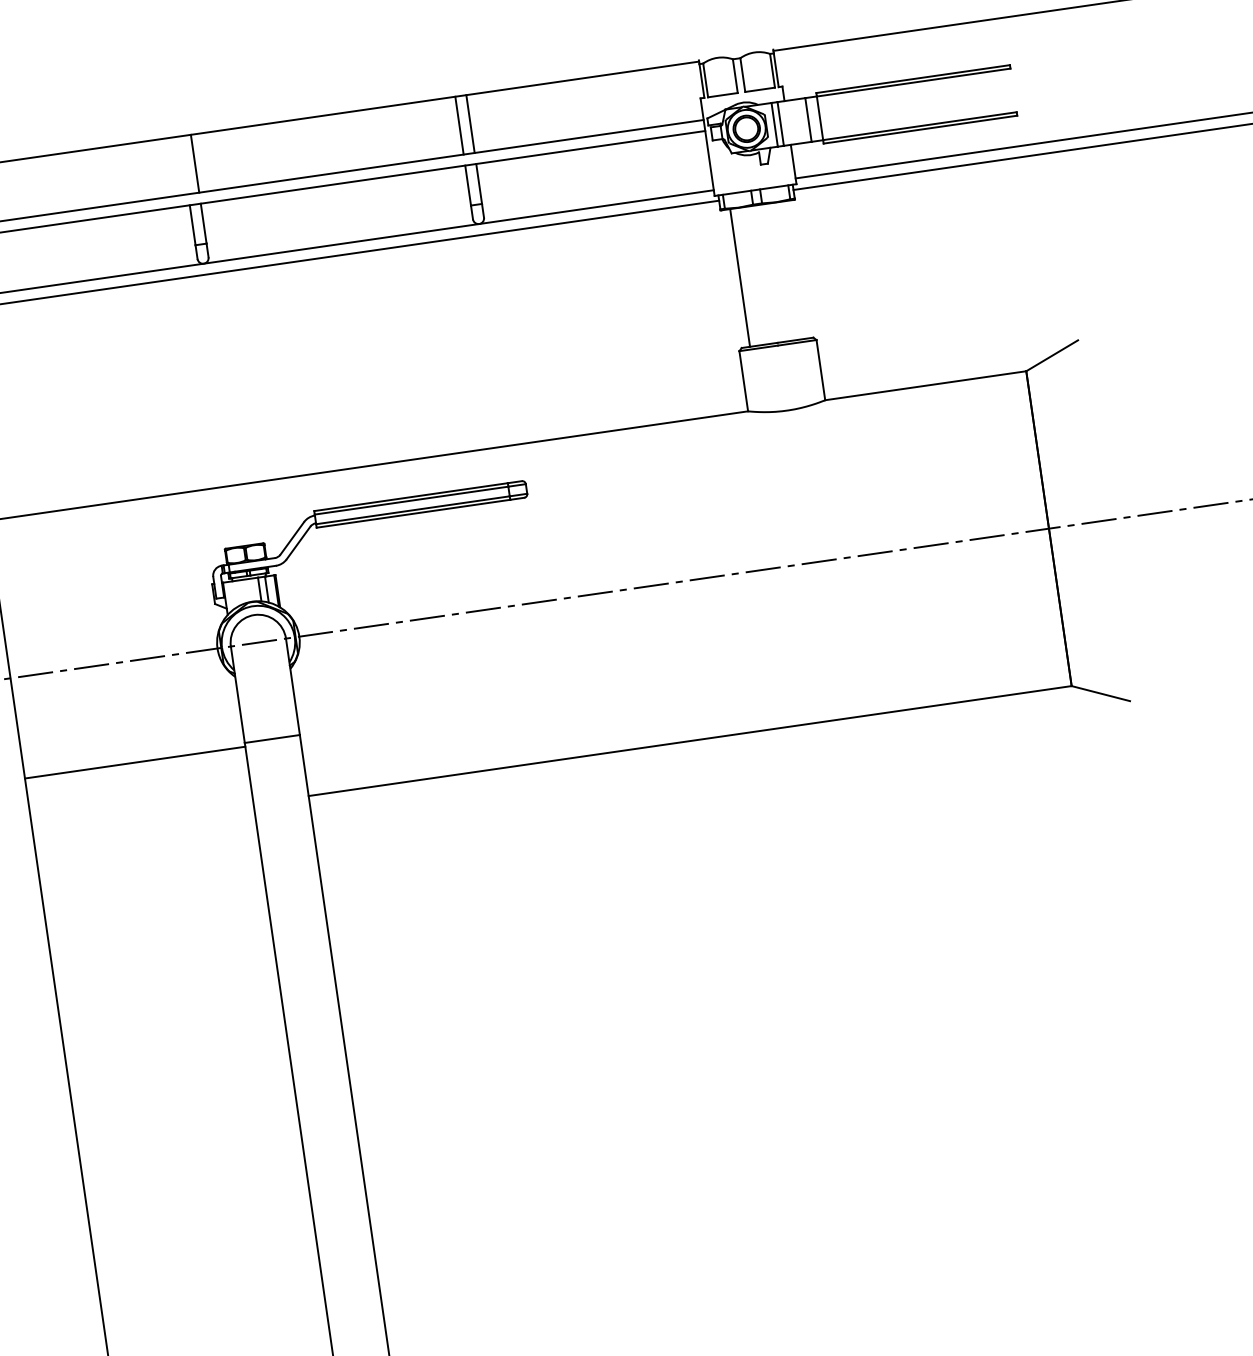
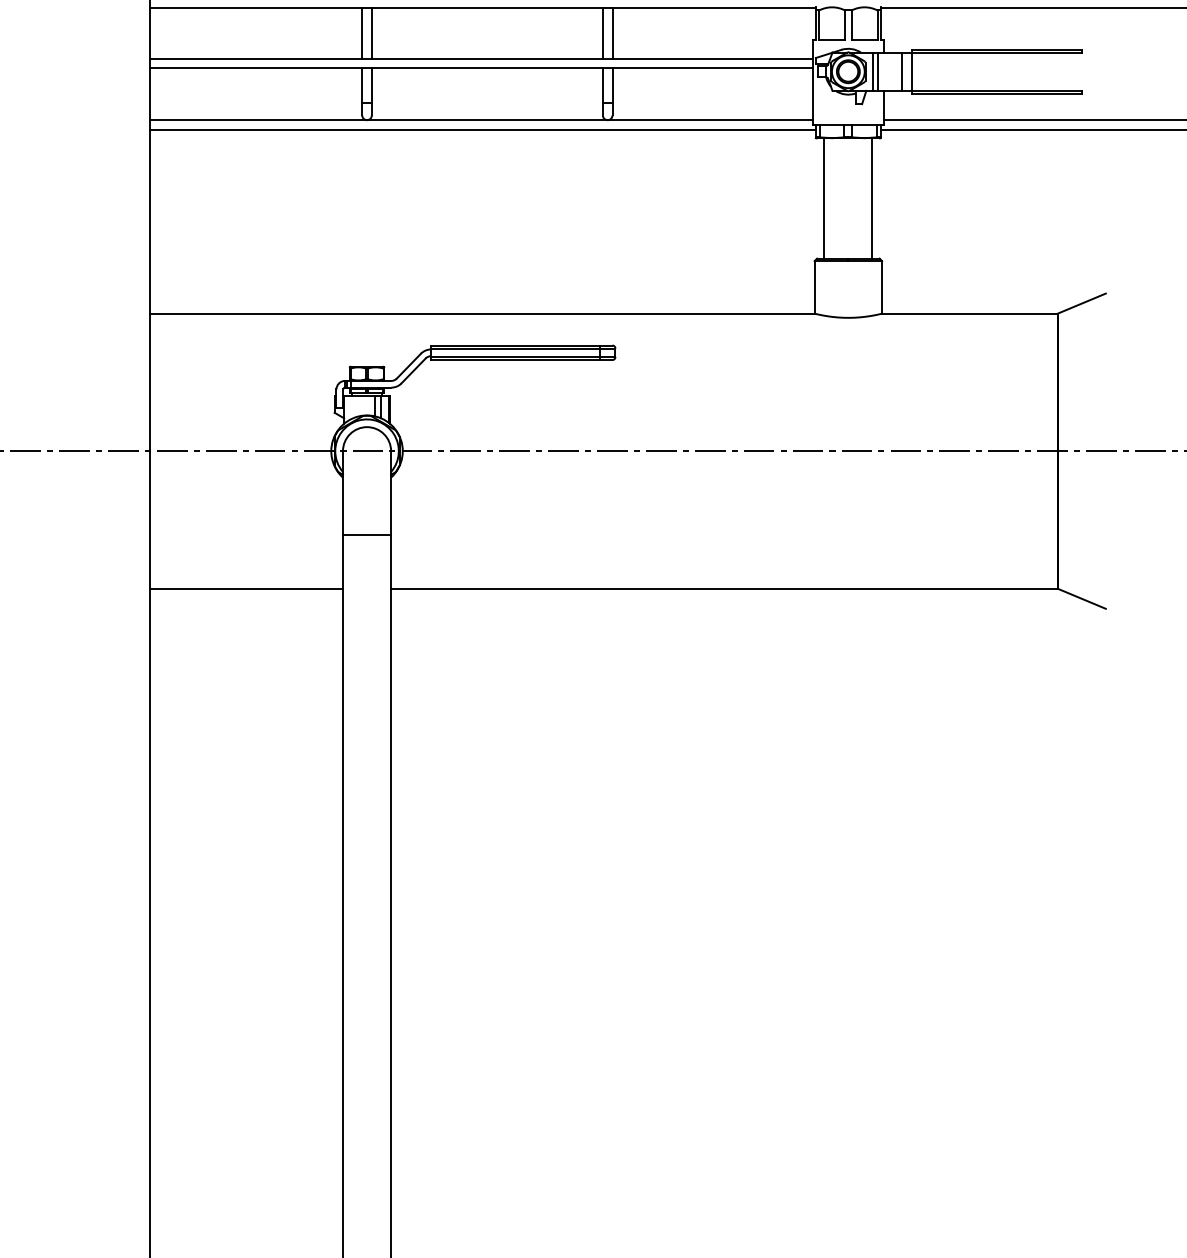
line: (184, 165) -> (362, 33), added
line: (795, 269) -> (872, 198), added
line: (134, 762) -> (246, 588), moved

